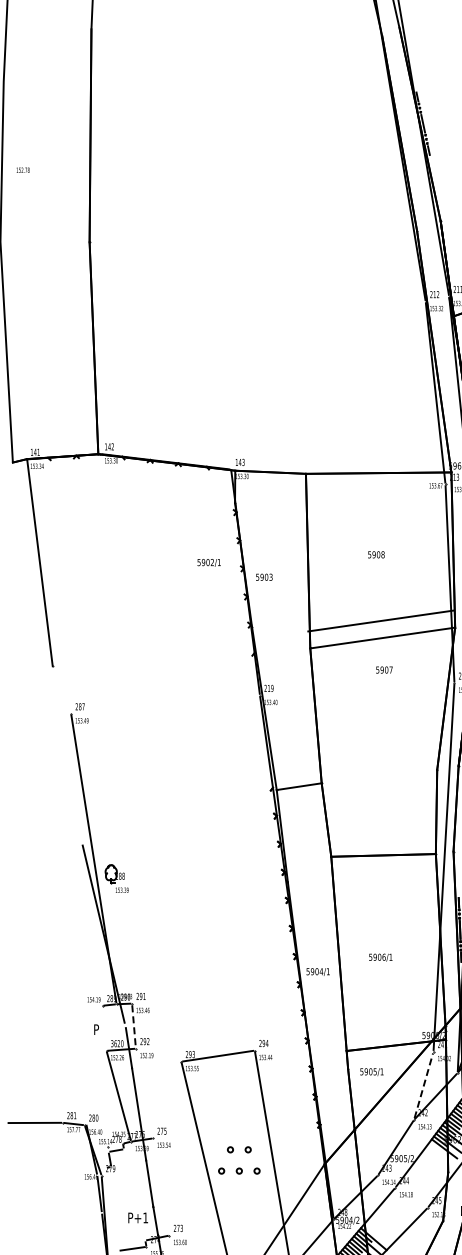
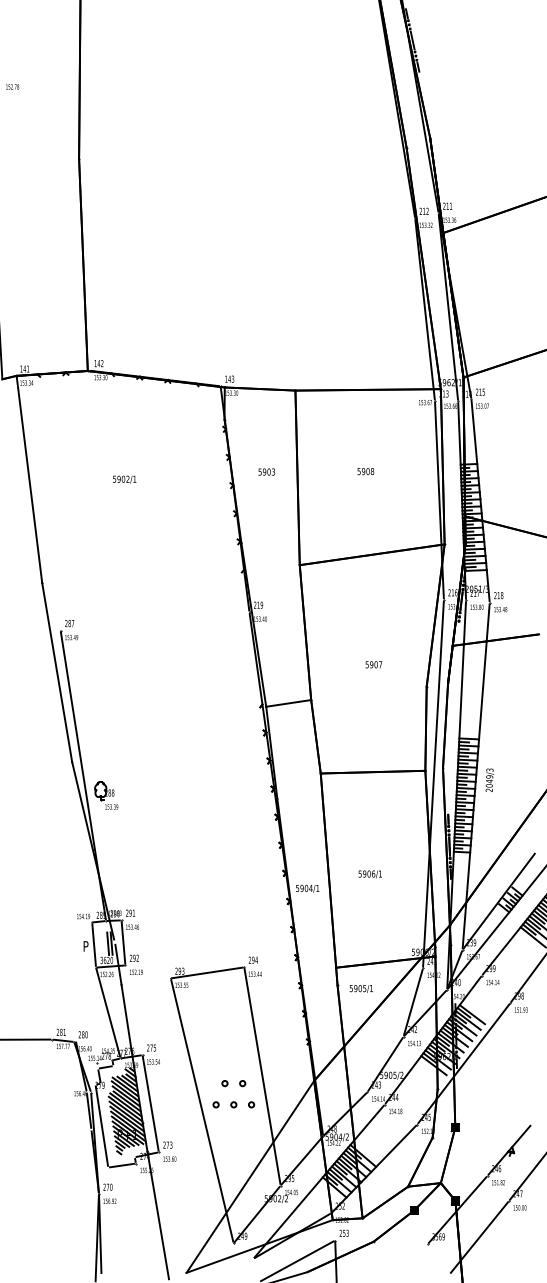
text: (209, 562) -> (124, 479), moved
text: (264, 576) -> (266, 471), moved
line: (380, 620) -> (371, 554), moved
text: (384, 669) -> (373, 664), moved
line: (68, 755) -> (57, 672), added
line: (134, 1025) -> (123, 942), dashed -> solid
hatch: (120, 1026) -> (109, 943), added
line: (104, 1027) -> (93, 944), added
line: (424, 1085) -> (413, 1002), dashed -> solid
part: (239, 1167) -> (233, 1101), moved
line: (161, 1186) -> (150, 1103), added
hatch: (138, 1193) -> (127, 1110), added
line: (112, 1208) -> (101, 1125), added

